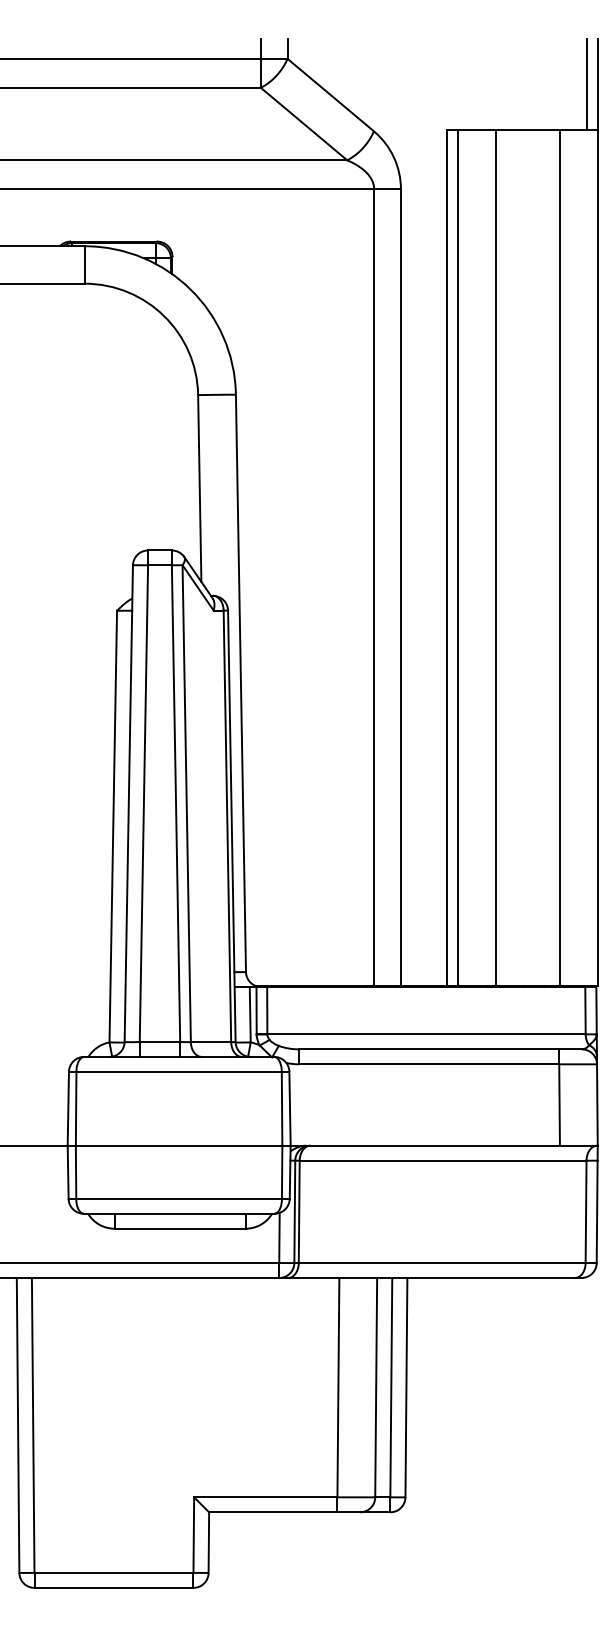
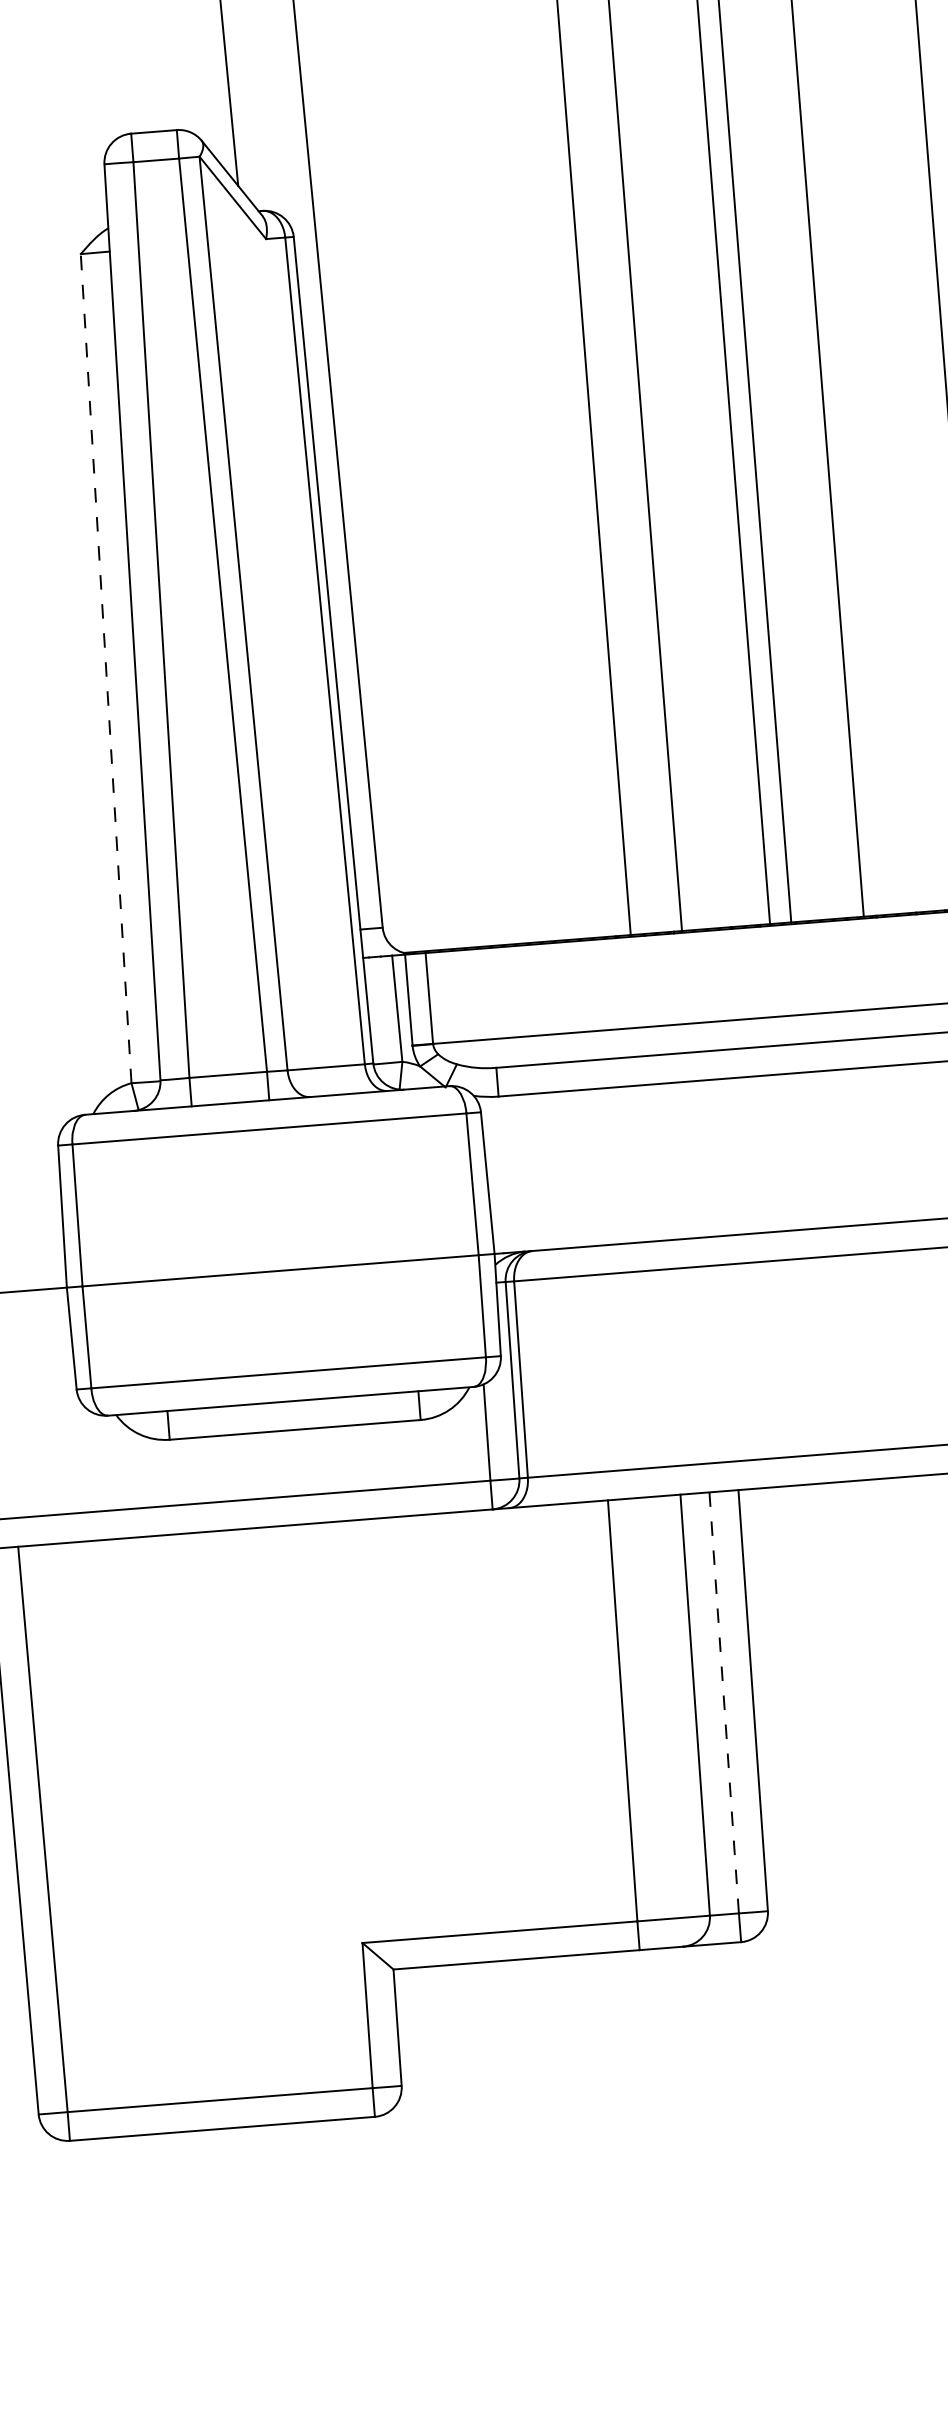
line: (113, 826) -> (106, 668), solid -> dashed
line: (391, 1387) -> (724, 1702), solid -> dashed

